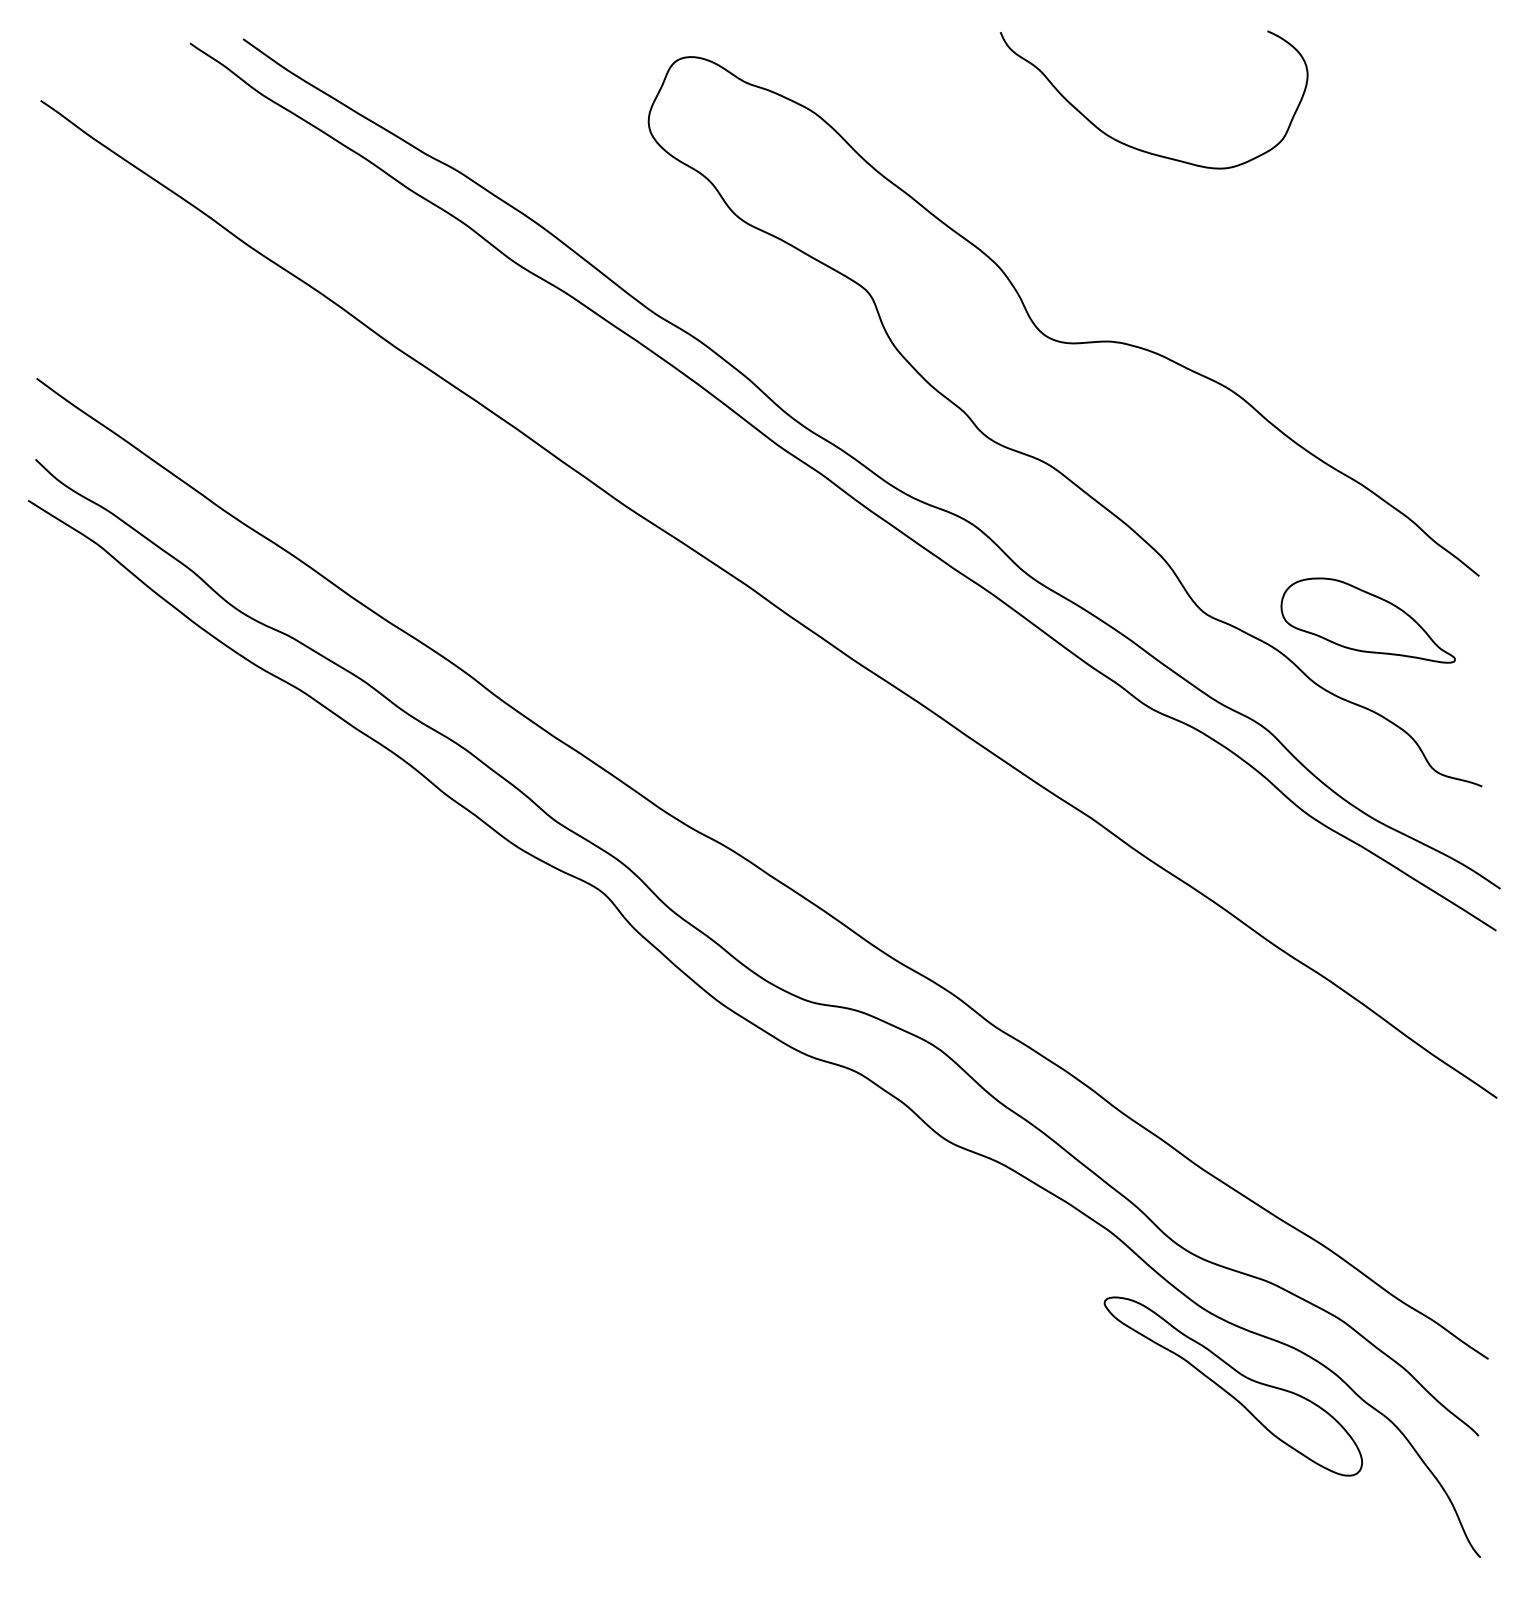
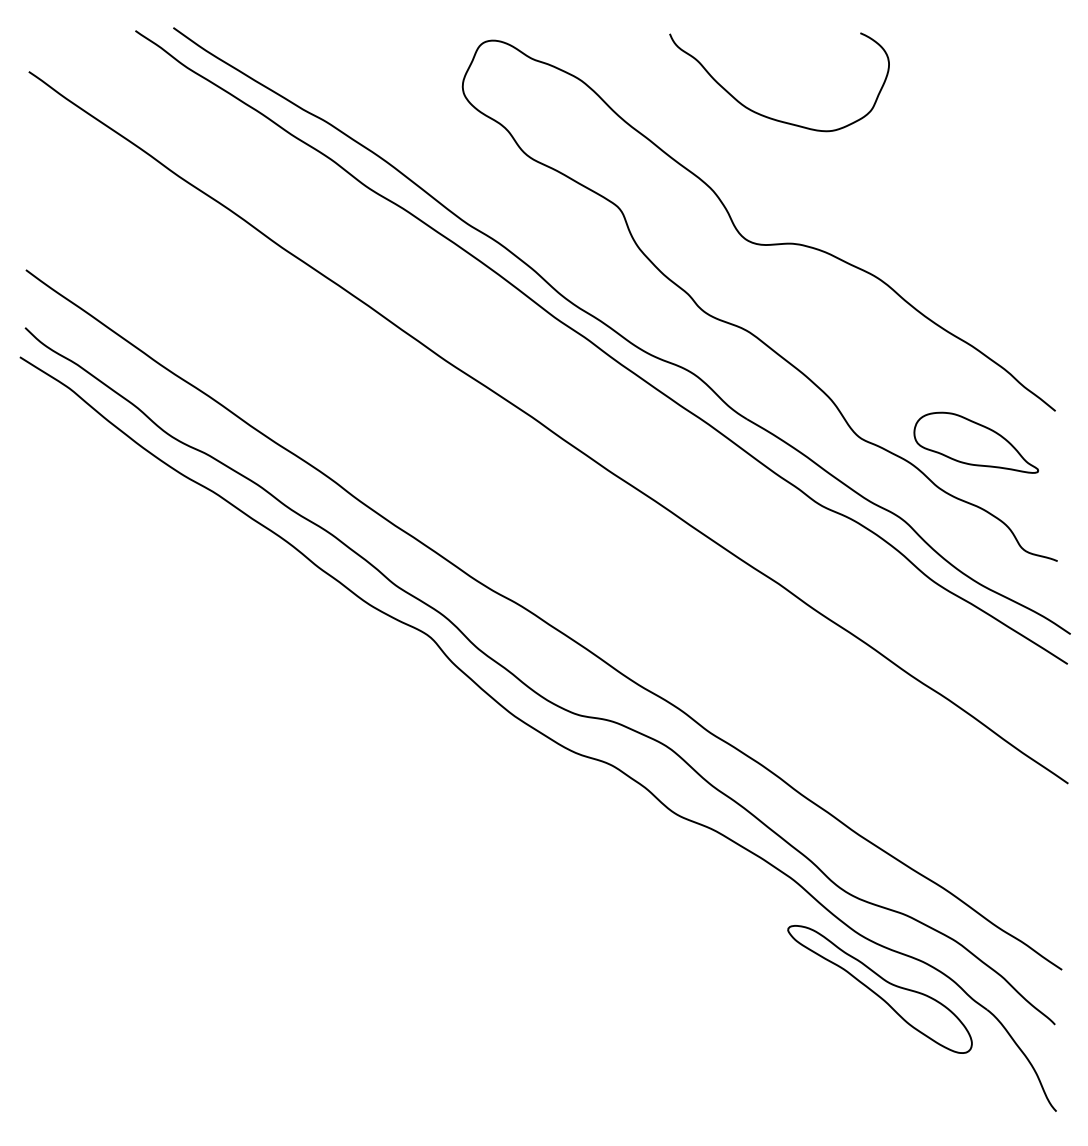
curve: (1138, 147) -> (768, 116), moved

